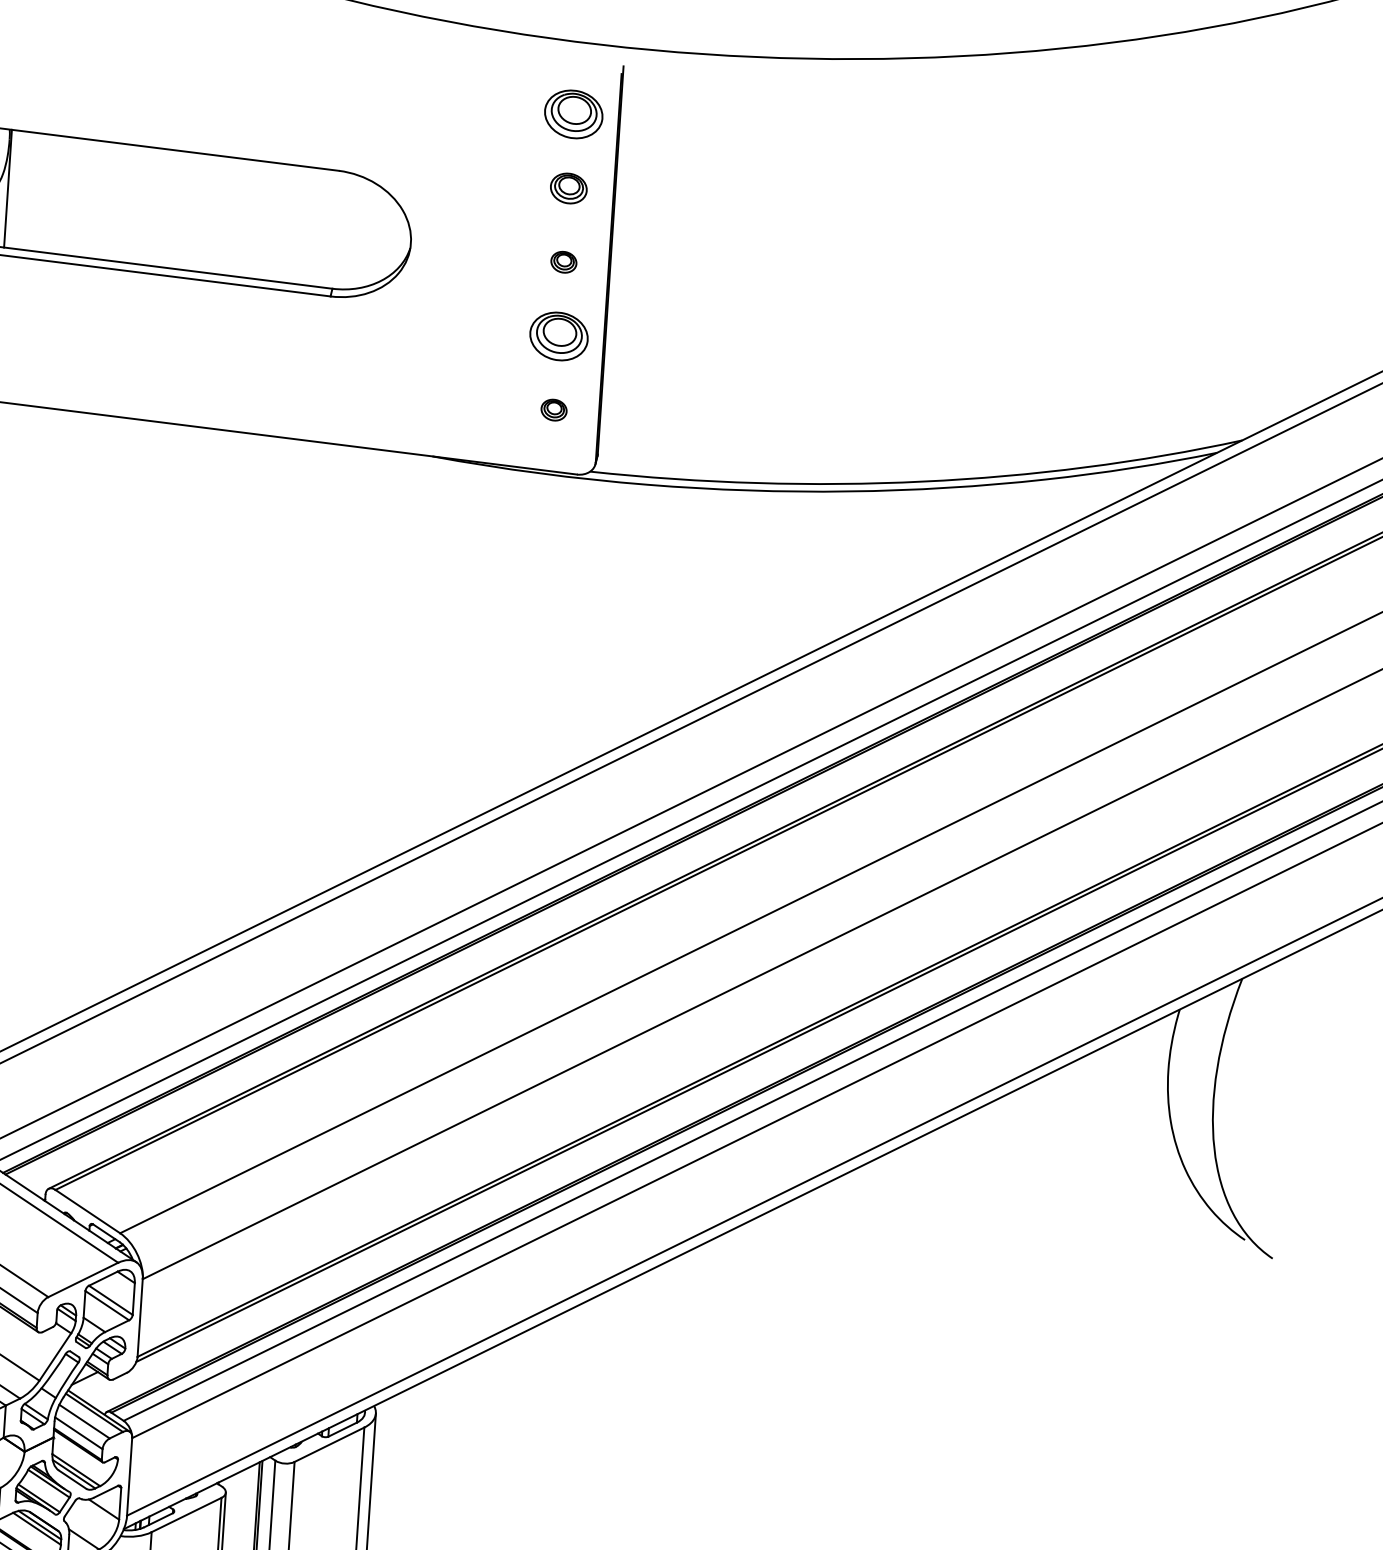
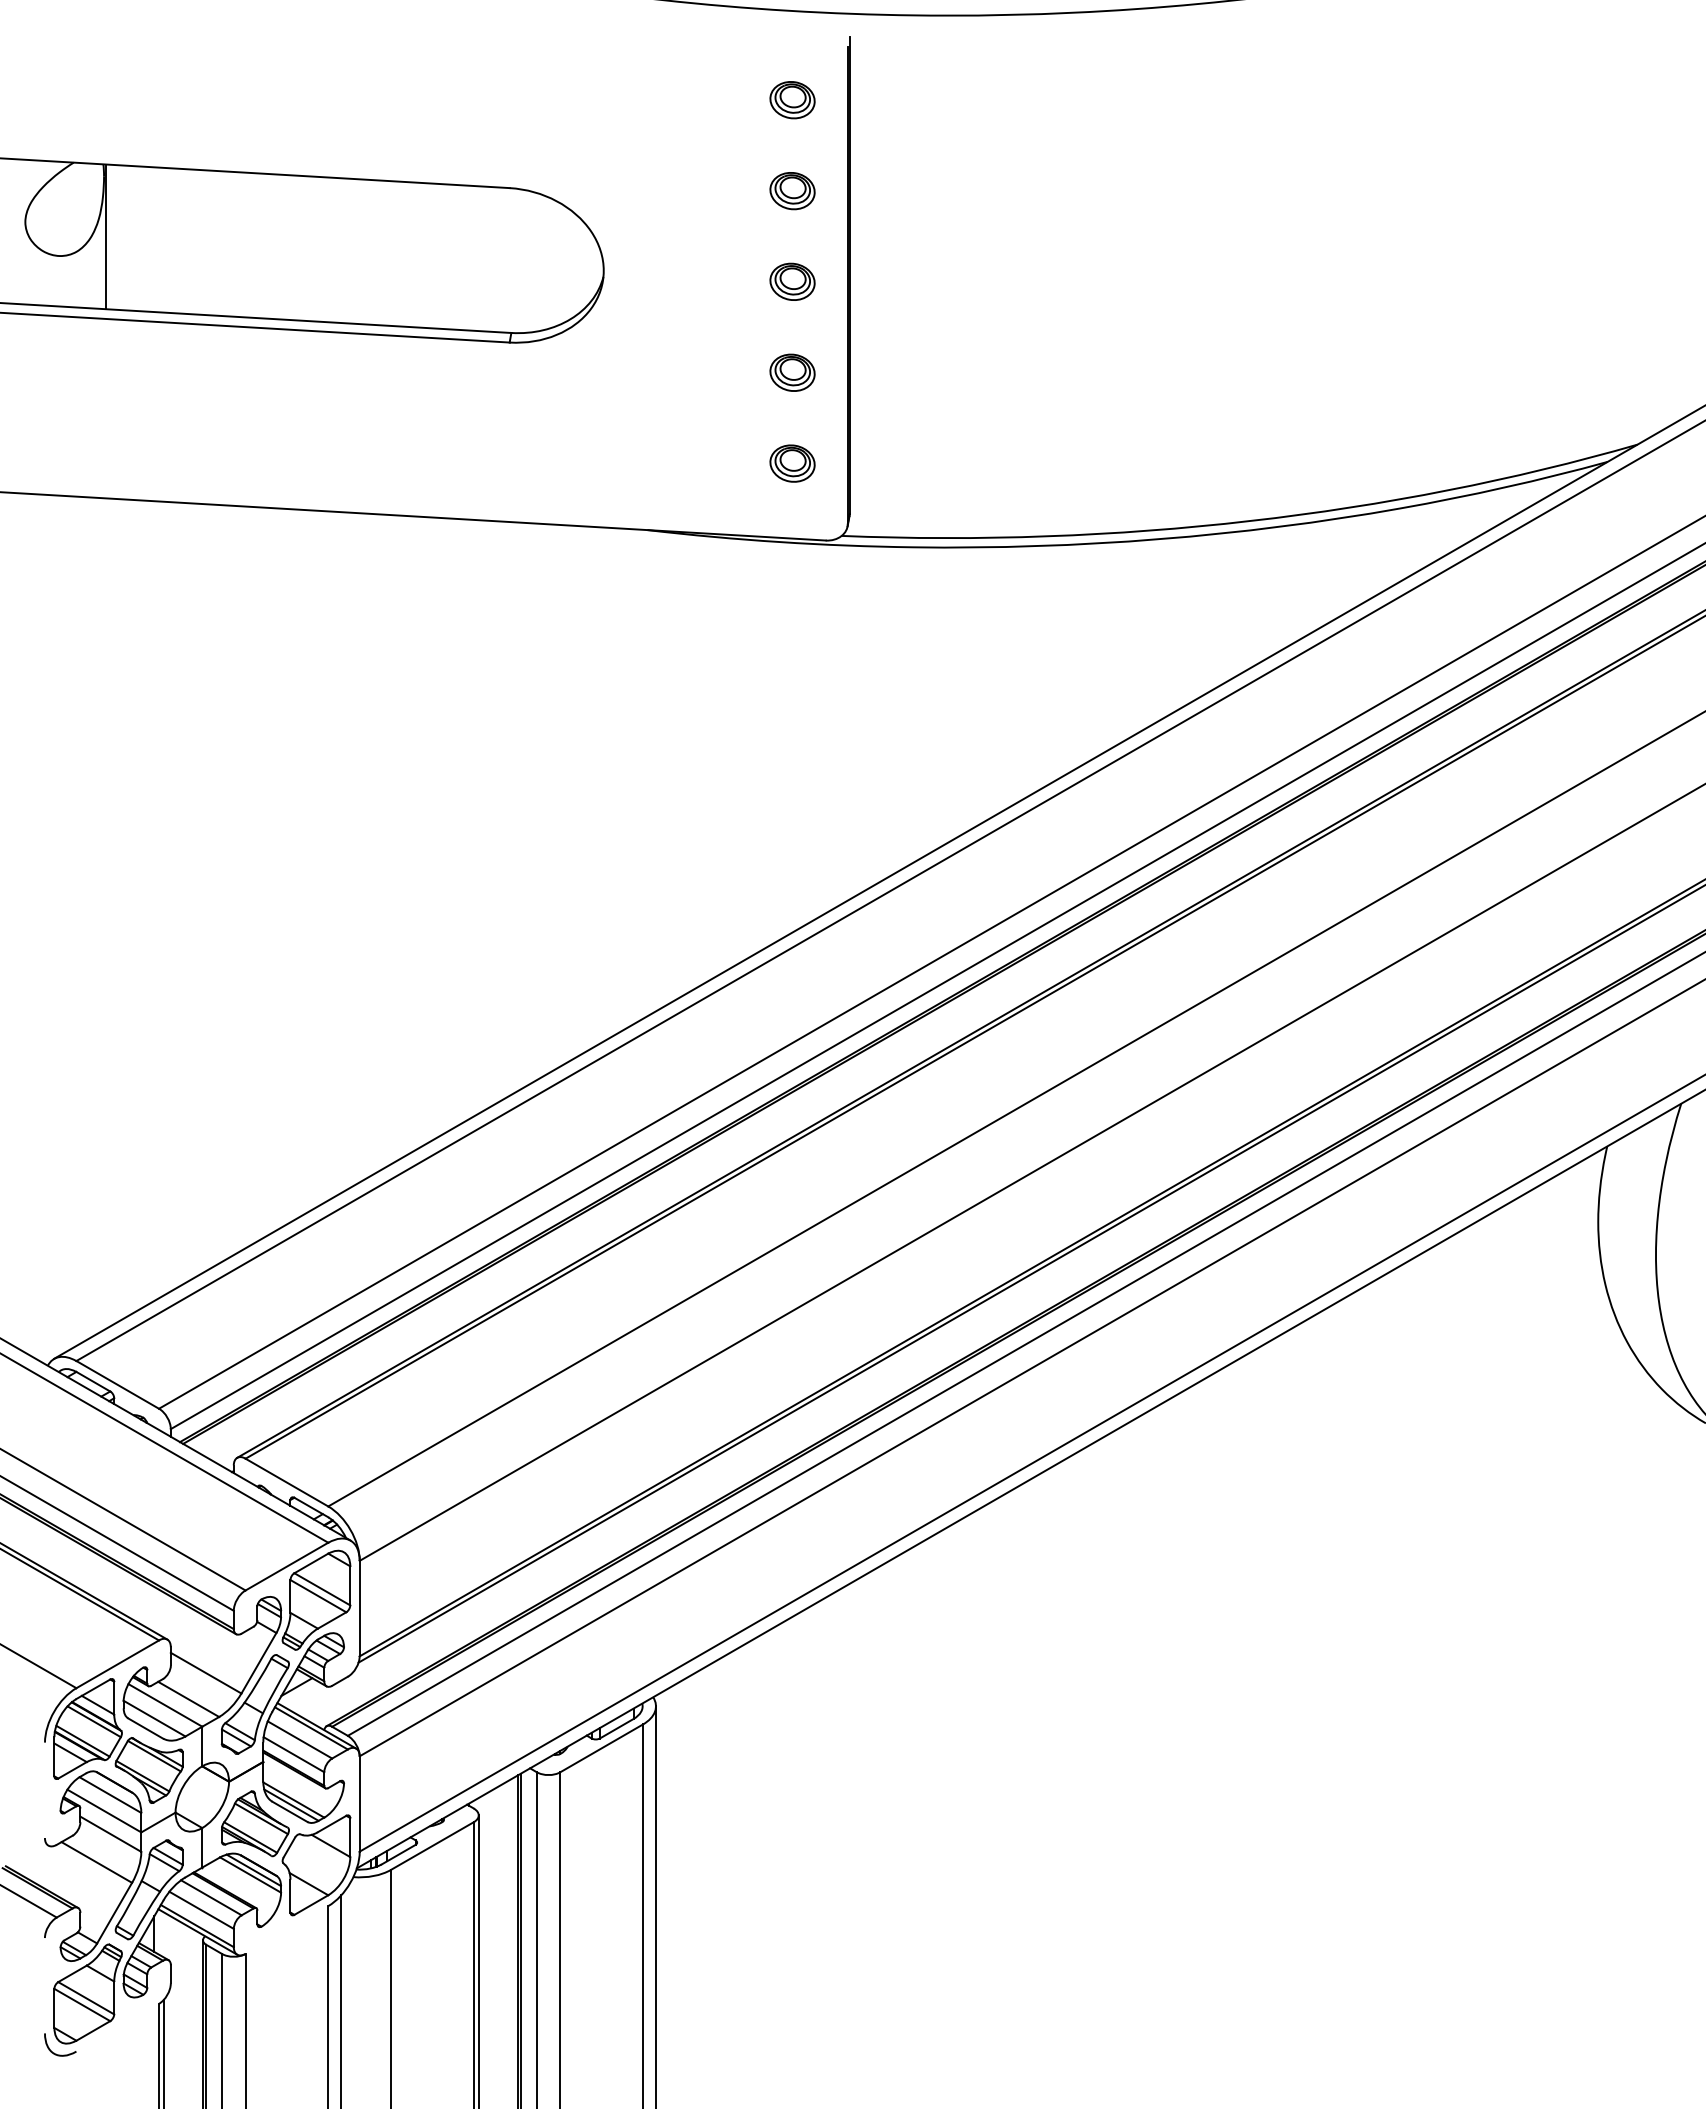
part: (573, 114) -> (792, 100), size x0.62
part: (563, 262) -> (792, 281), size x1.43
part: (558, 336) -> (792, 372), size x0.62
part: (554, 410) -> (792, 463), size x1.43

